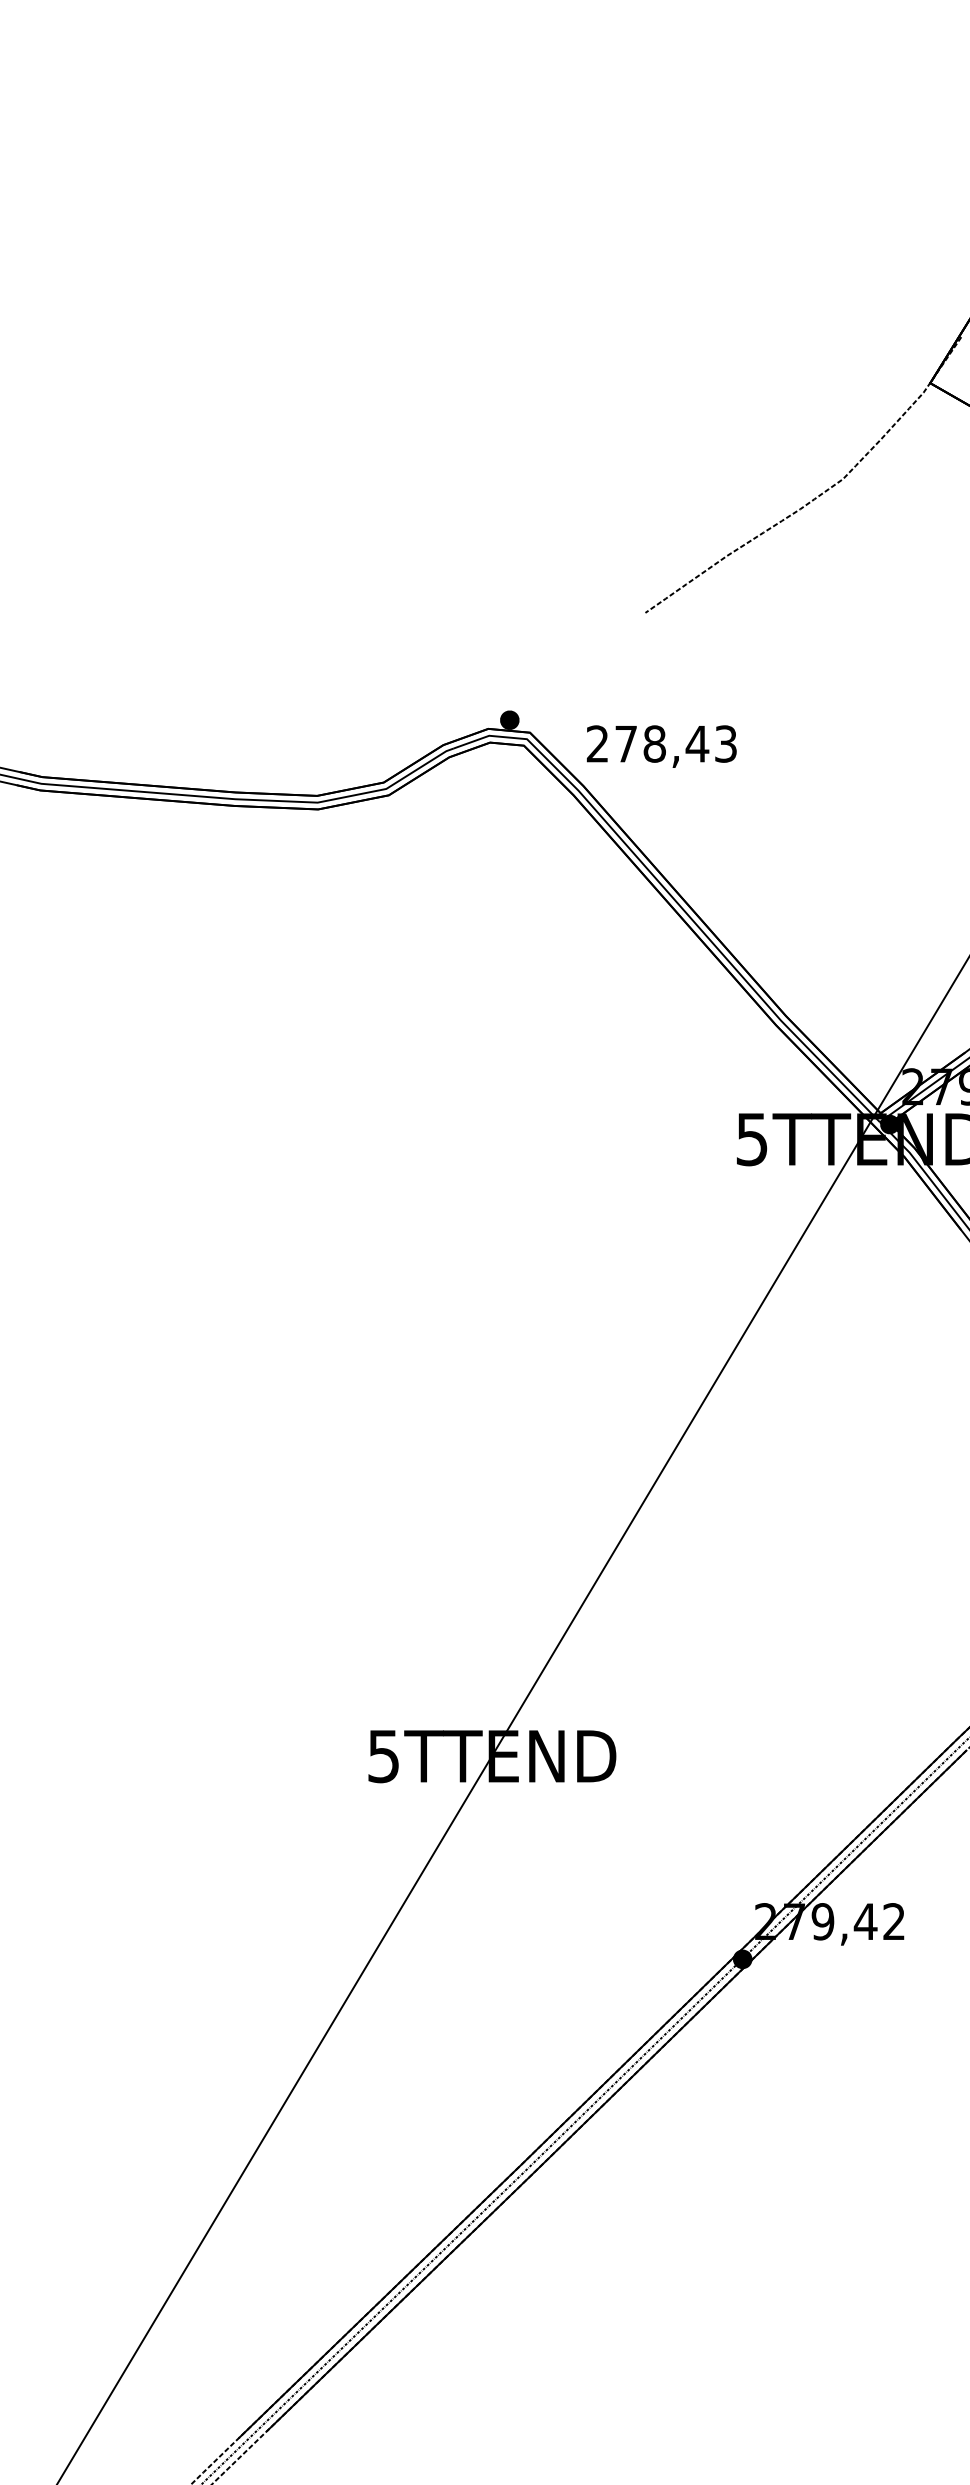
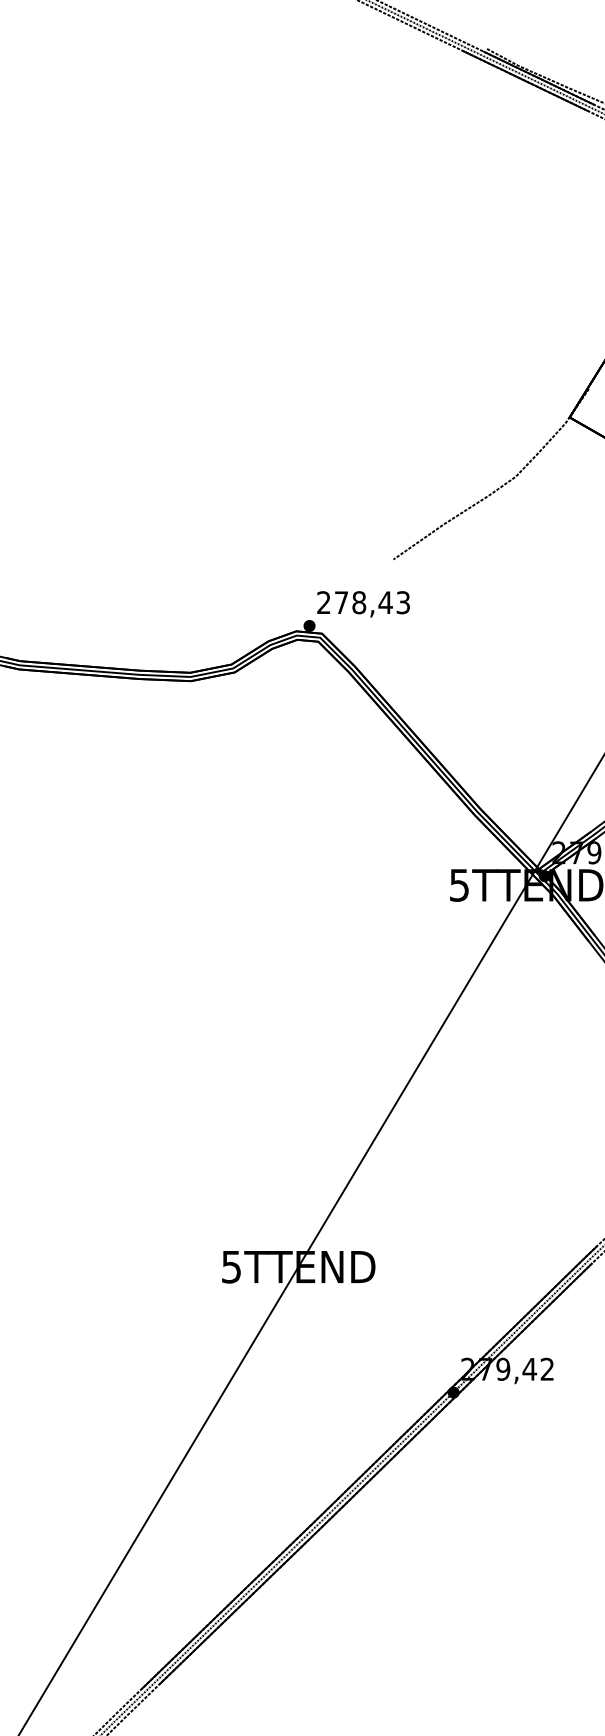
text: (661, 746) -> (363, 604), moved

